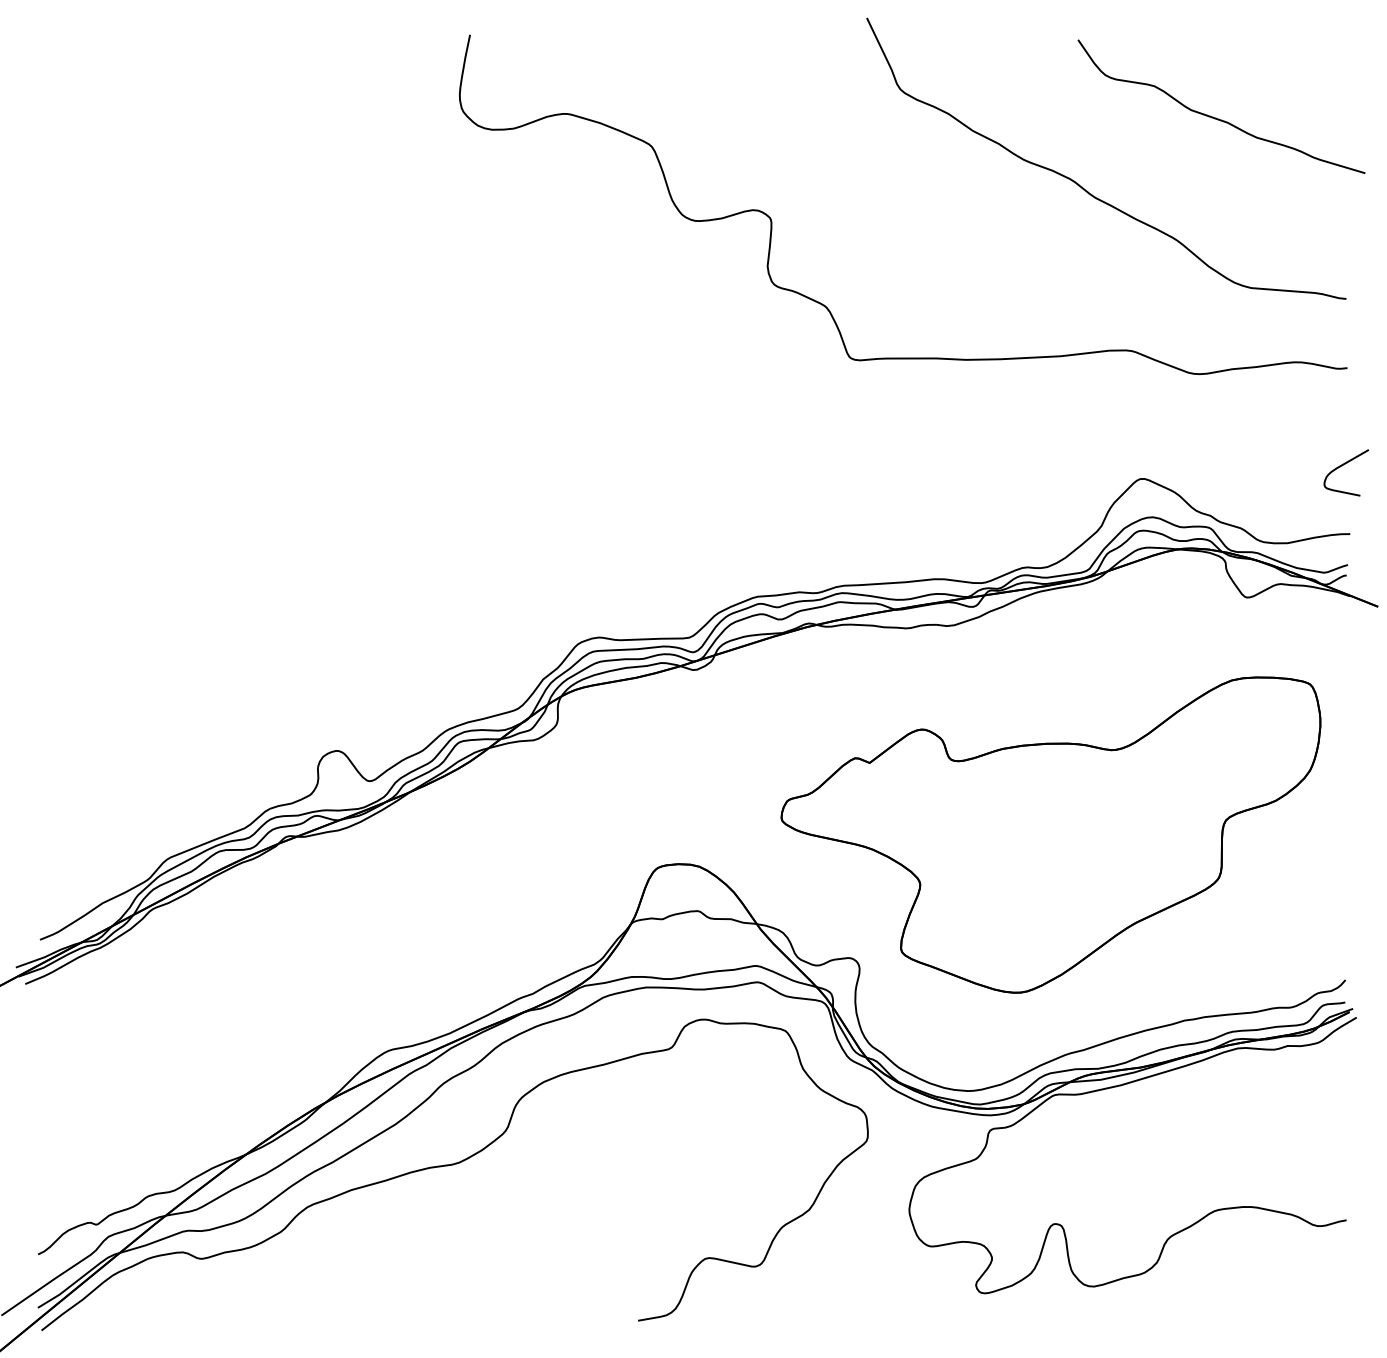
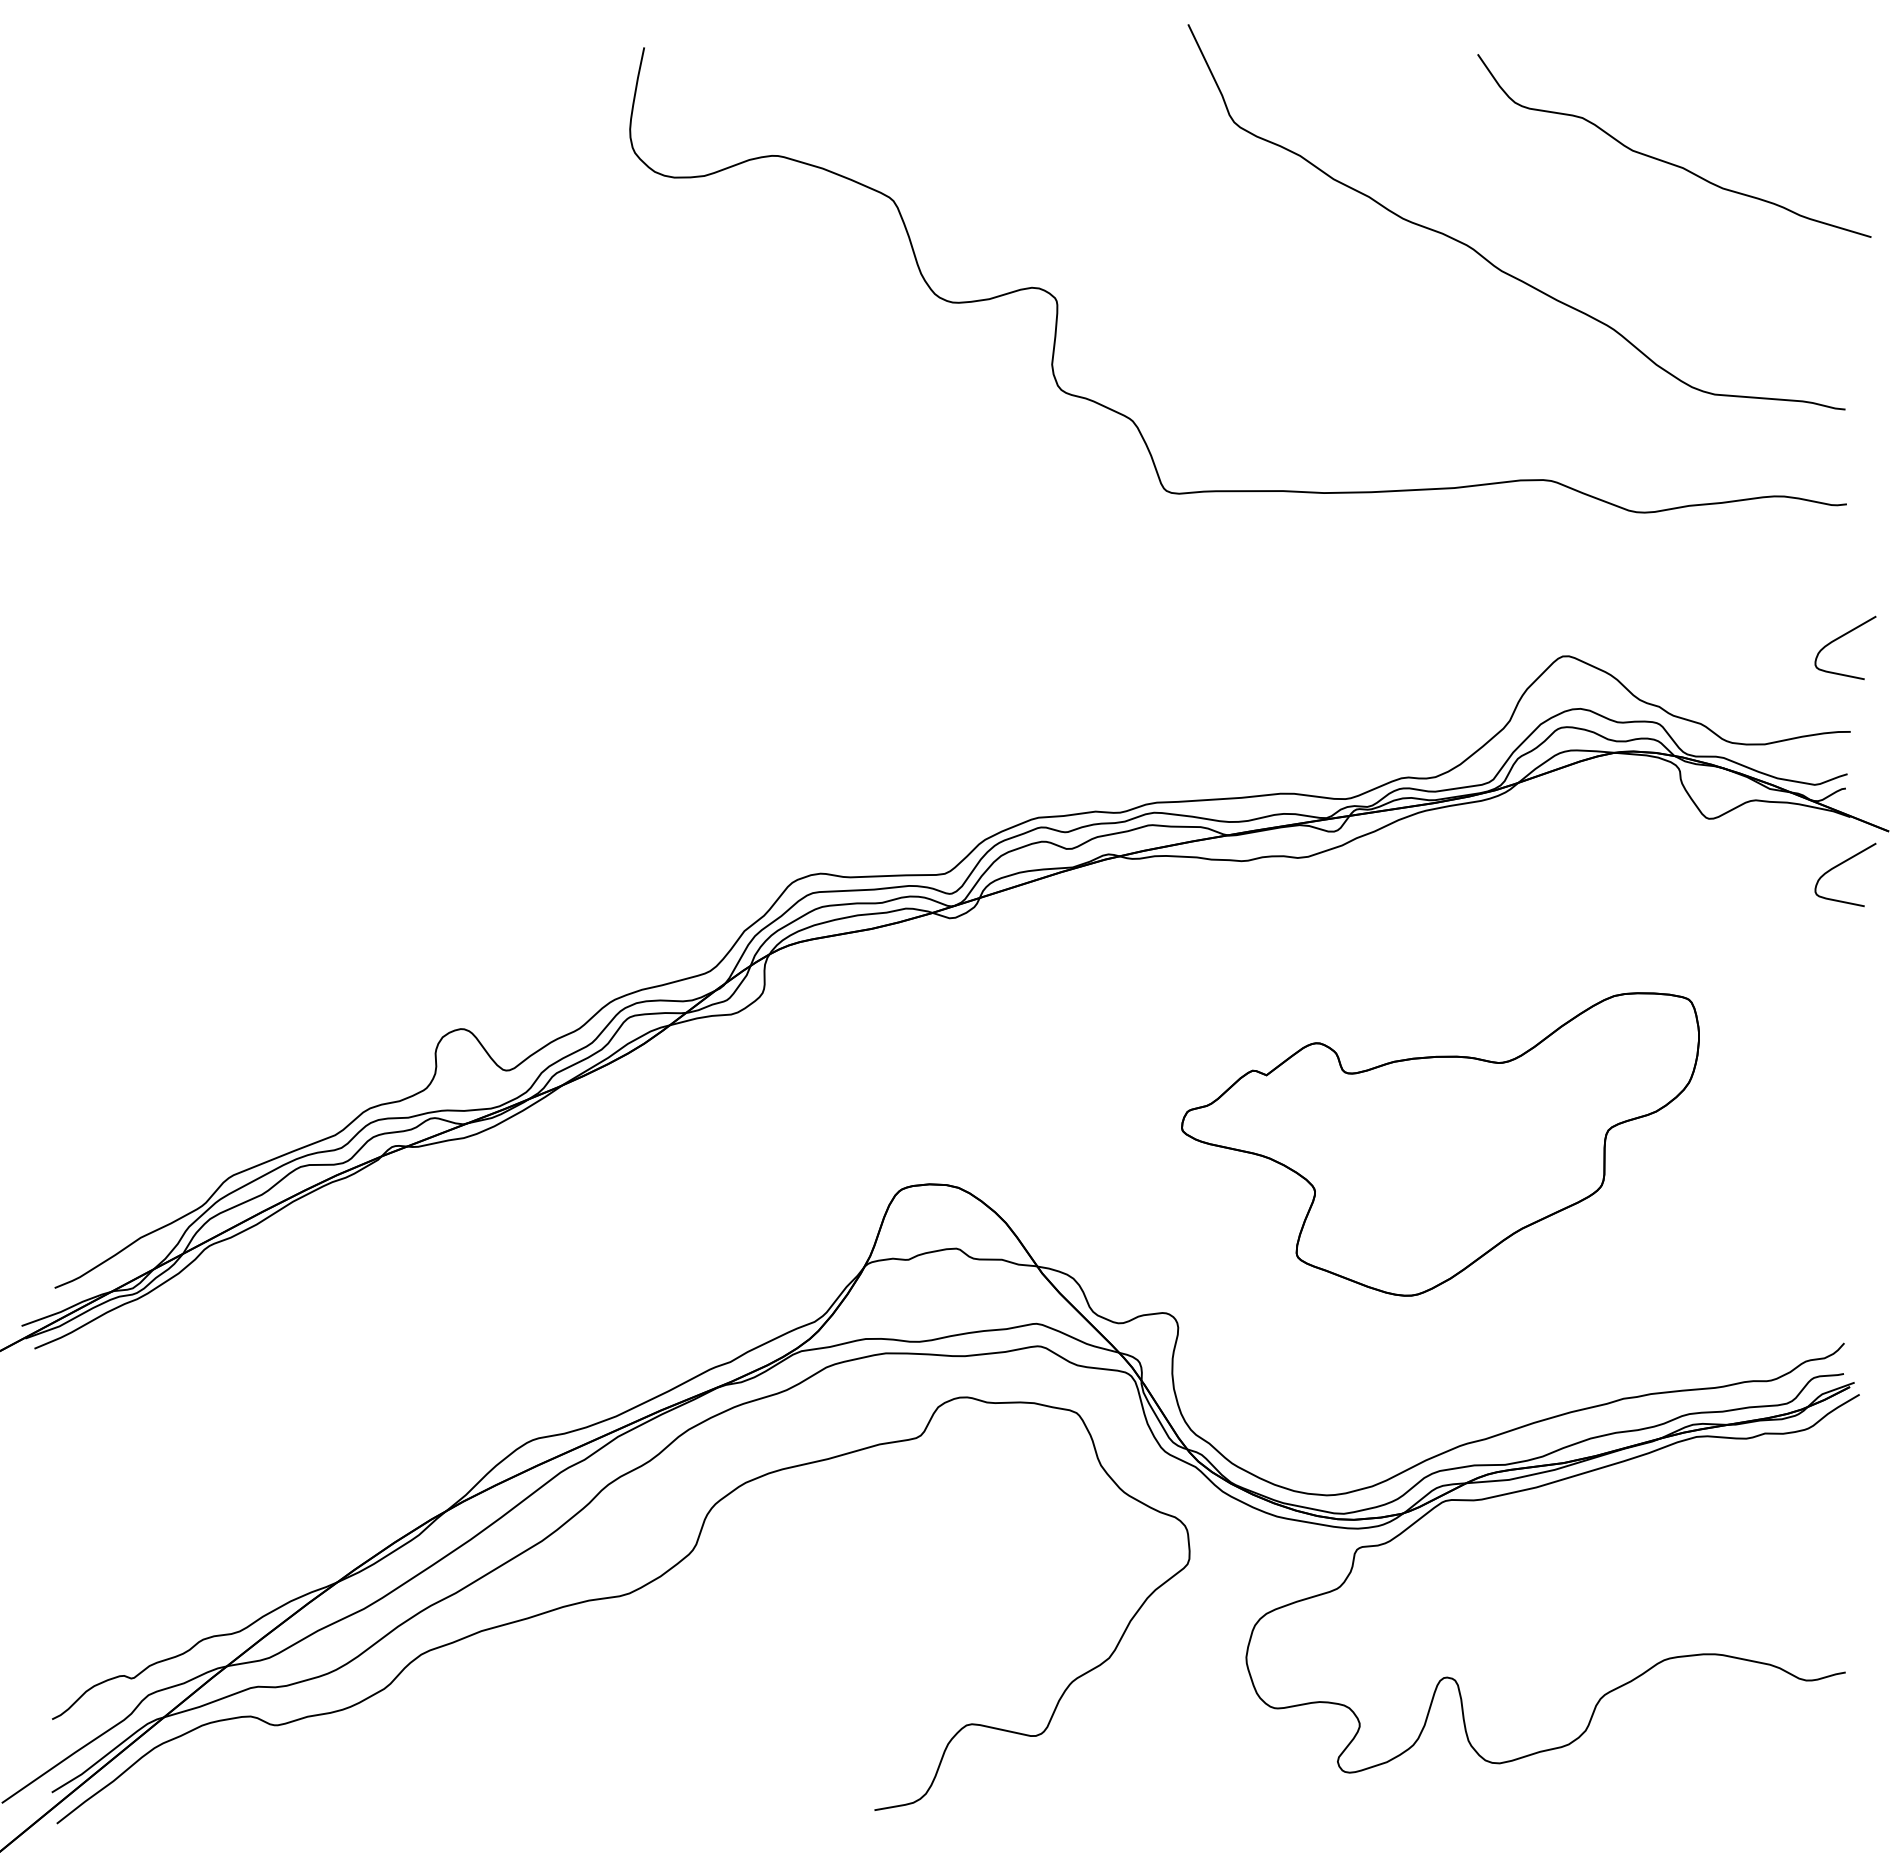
curve: (1342, 631) -> (1840, 865), added
part: (1050, 835) -> (1440, 1144), size x0.7

